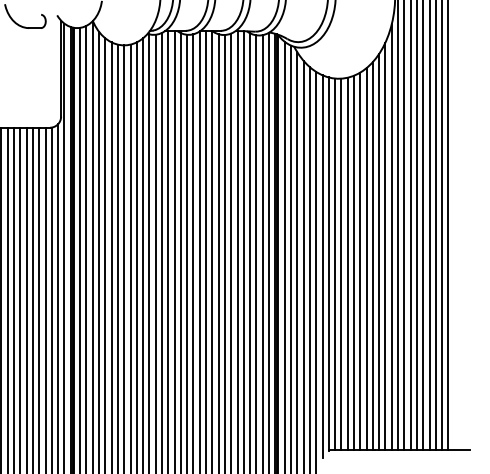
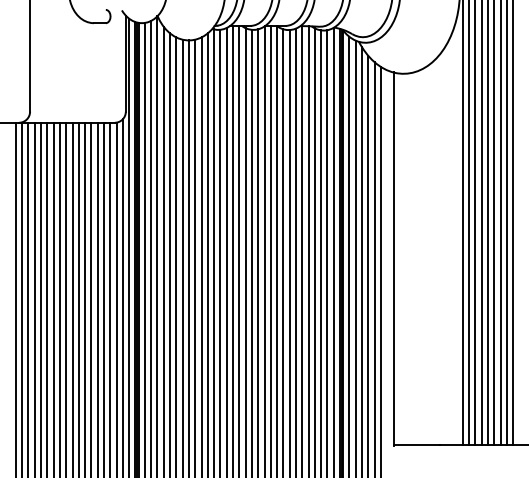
line: (391, 237) -> (456, 232), removed
line: (385, 246) -> (450, 241), removed
line: (378, 252) -> (443, 247), removed
line: (372, 256) -> (437, 251), removed
line: (366, 259) -> (431, 254), removed
line: (360, 261) -> (425, 256), removed
line: (353, 262) -> (418, 257), removed
line: (347, 263) -> (412, 258), removed
line: (334, 264) -> (399, 259), removed
line: (341, 264) -> (406, 259), removed
line: (322, 266) -> (387, 261), removed

